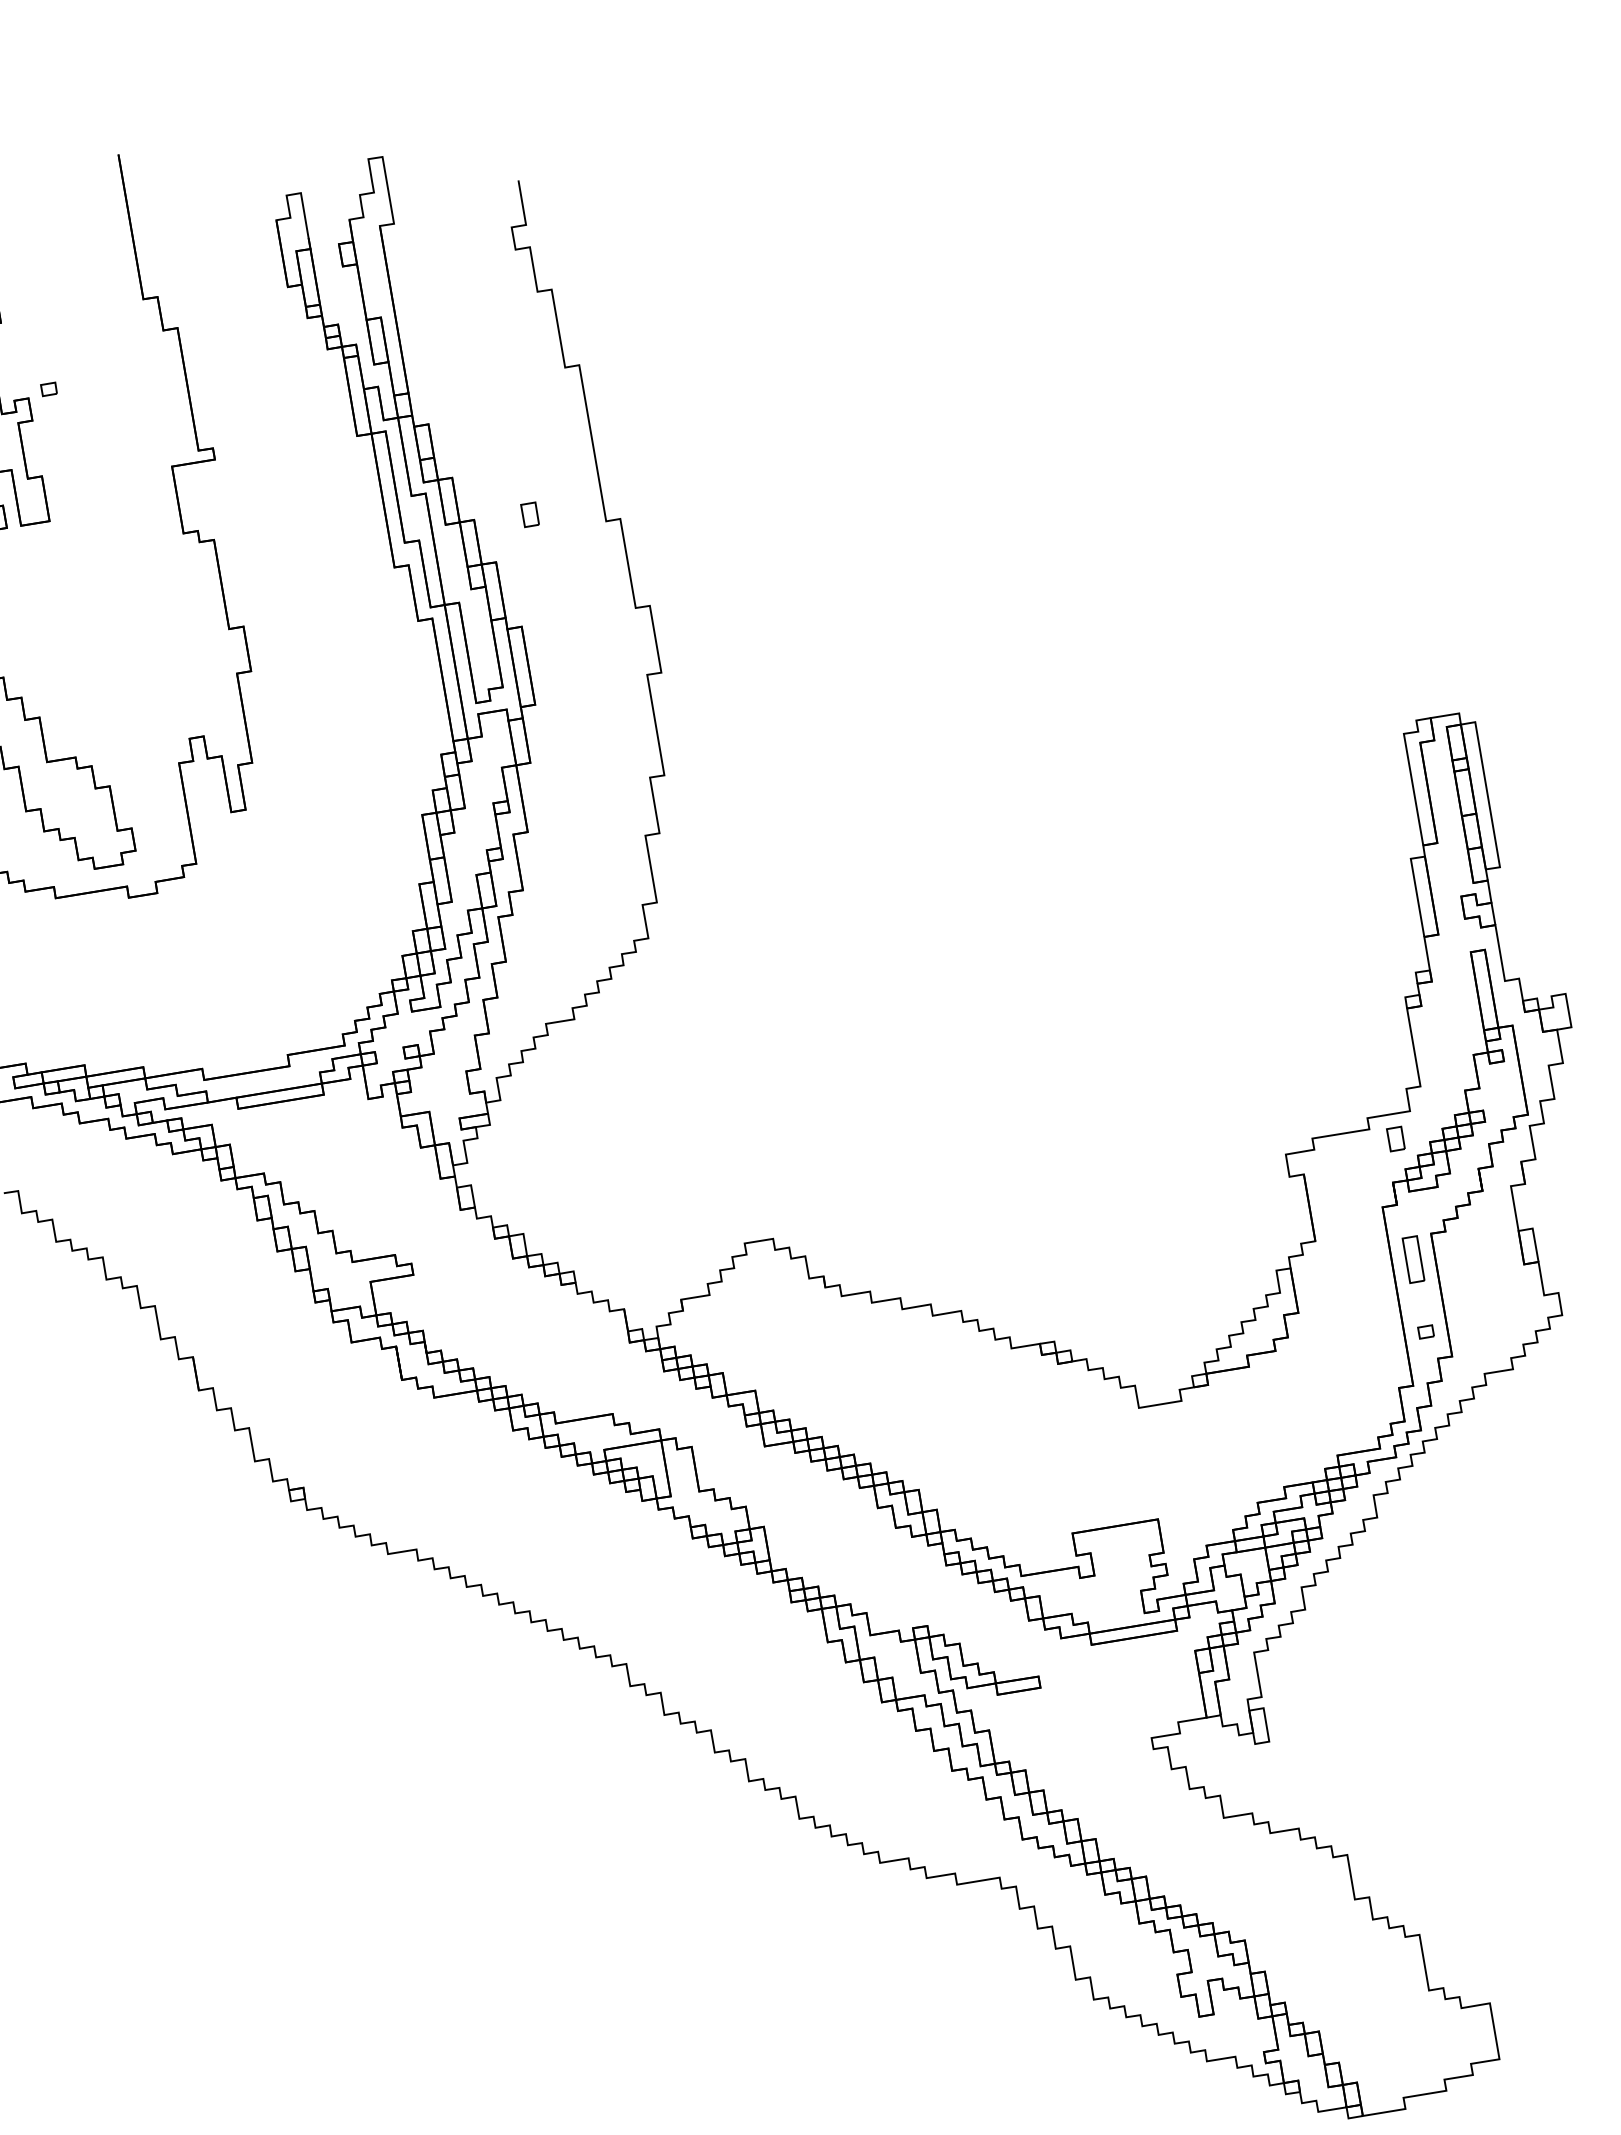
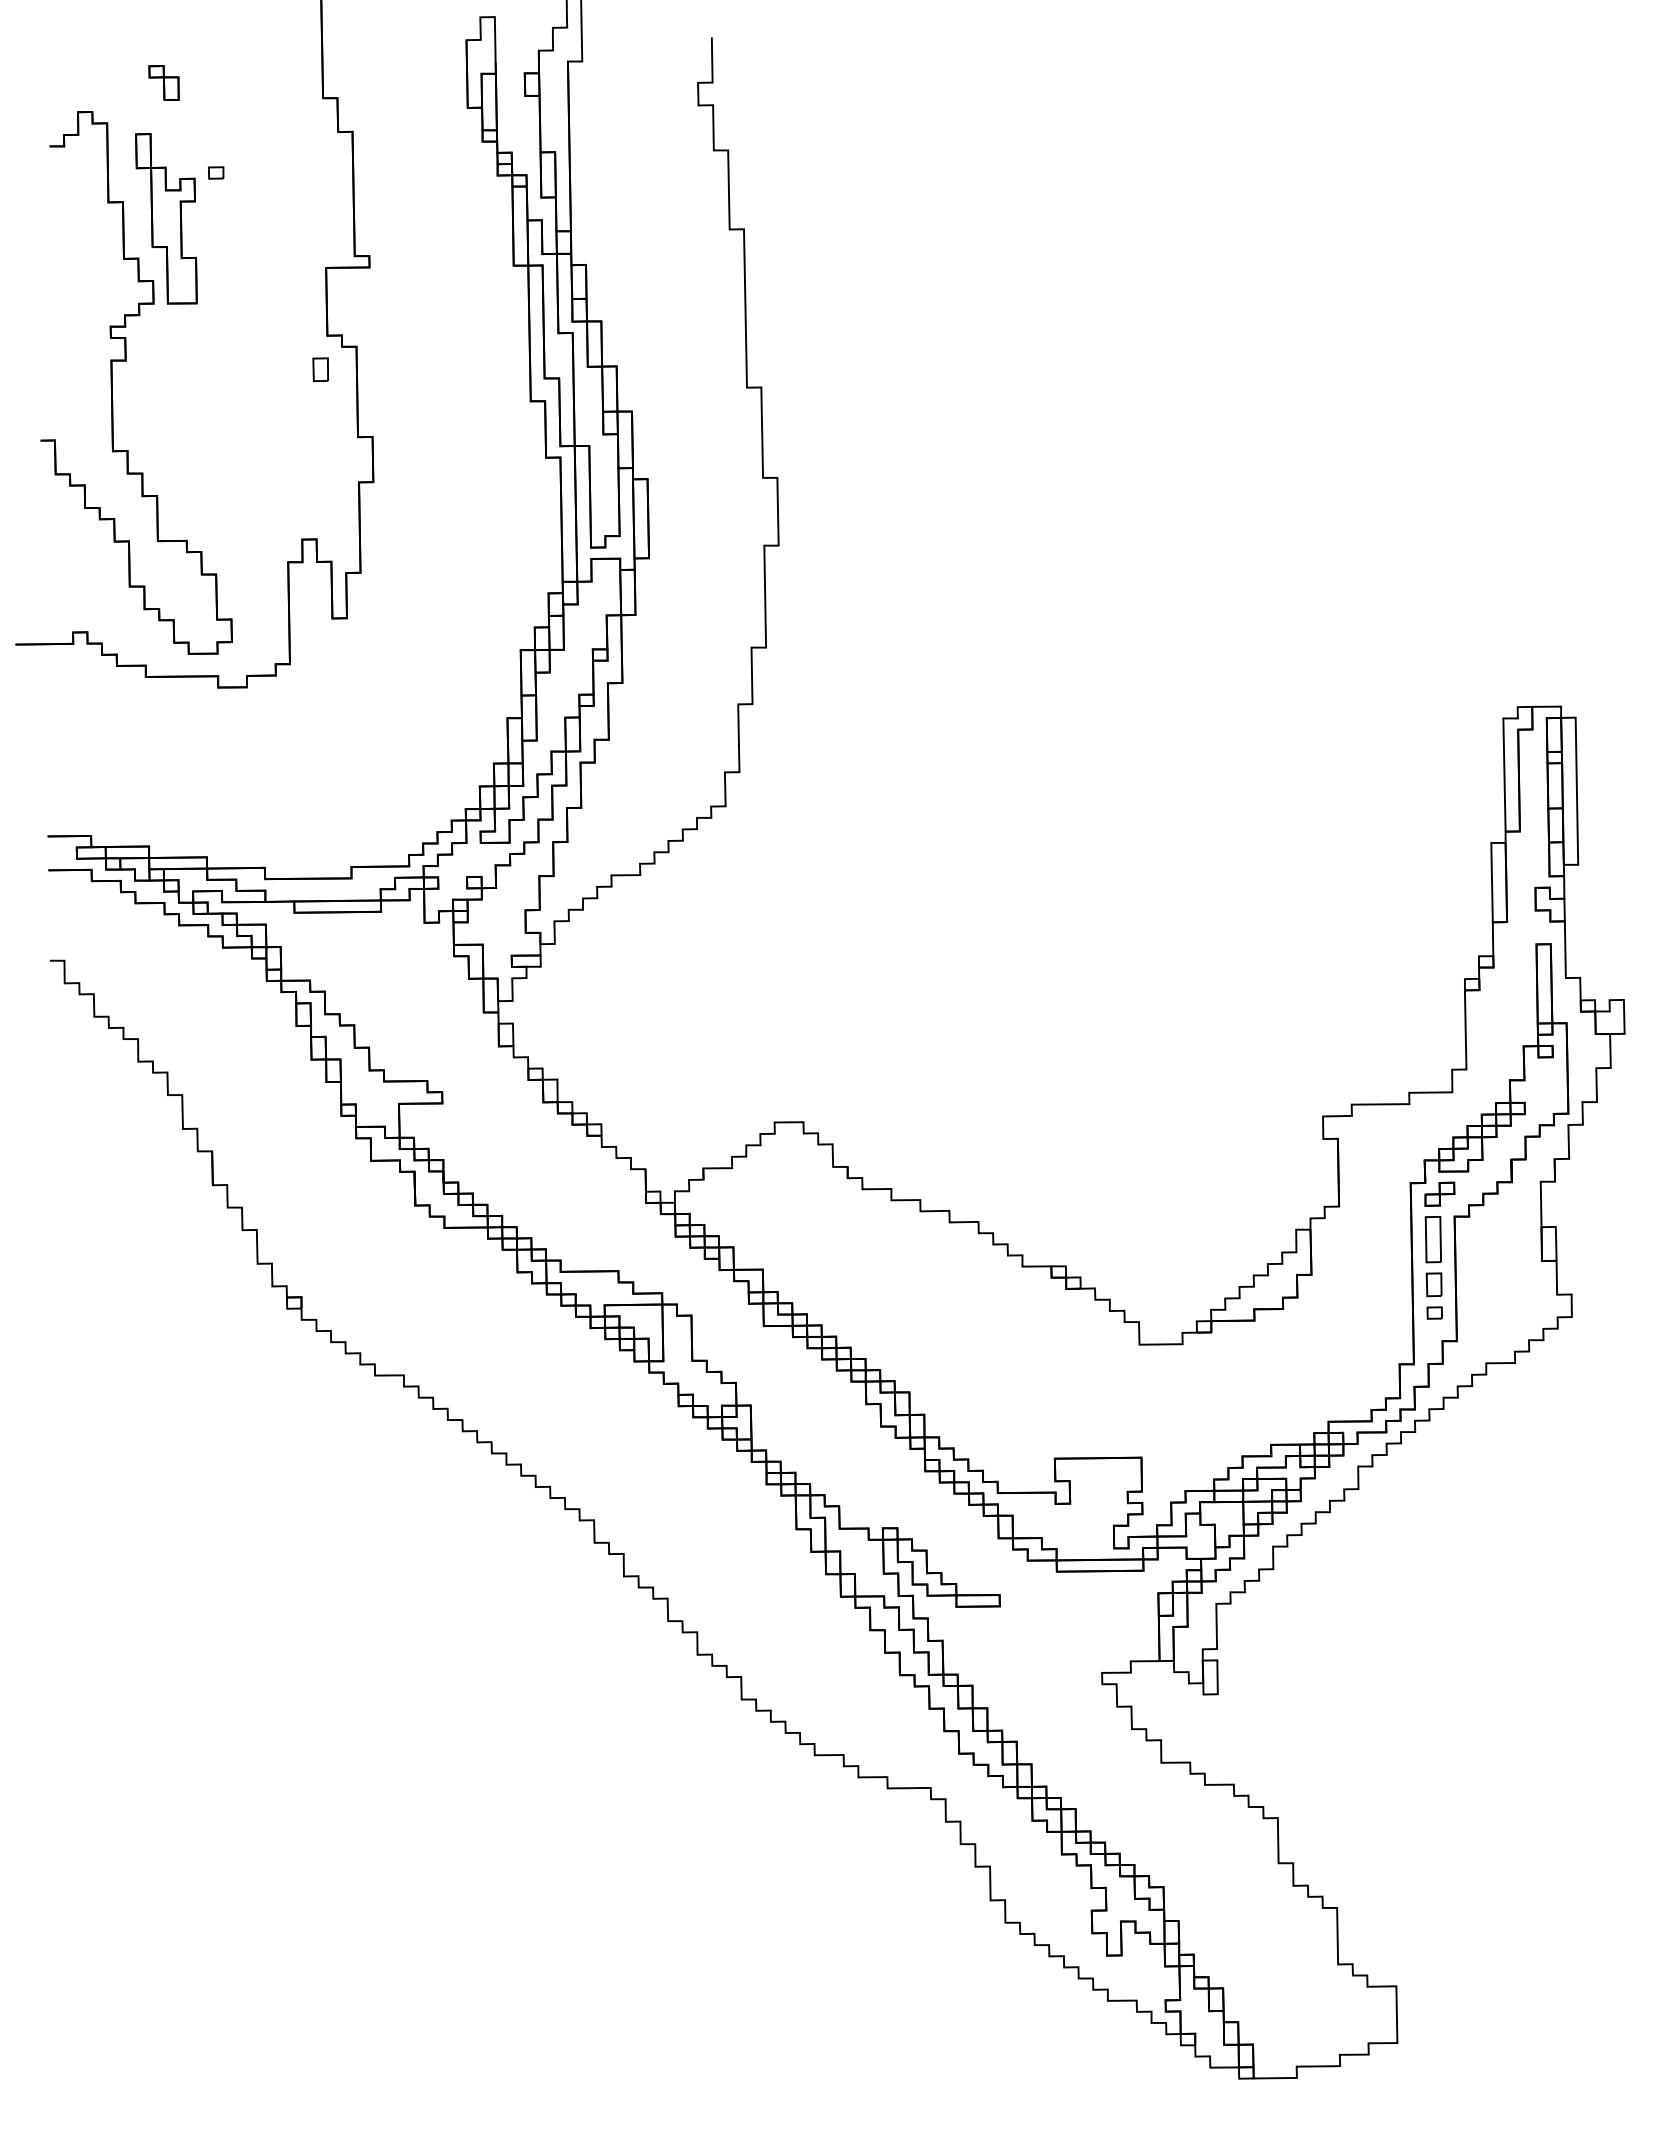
part: (529, 514) -> (320, 369), moved
part: (1395, 1138) -> (1433, 1284), moved
part: (1412, 1213) -> (1439, 1193), added

